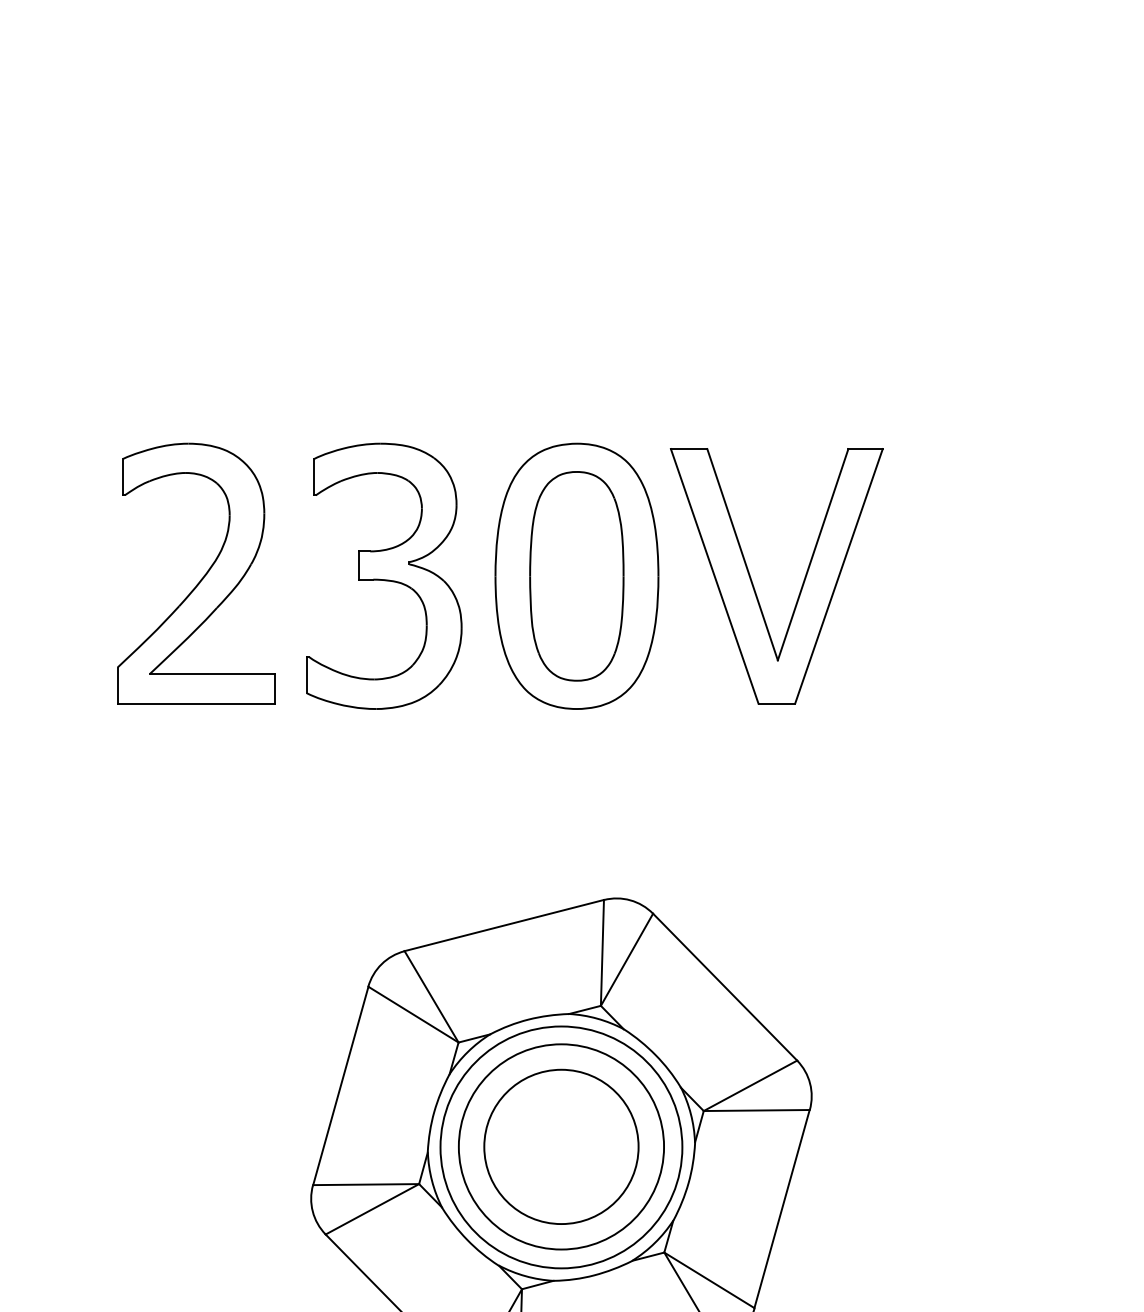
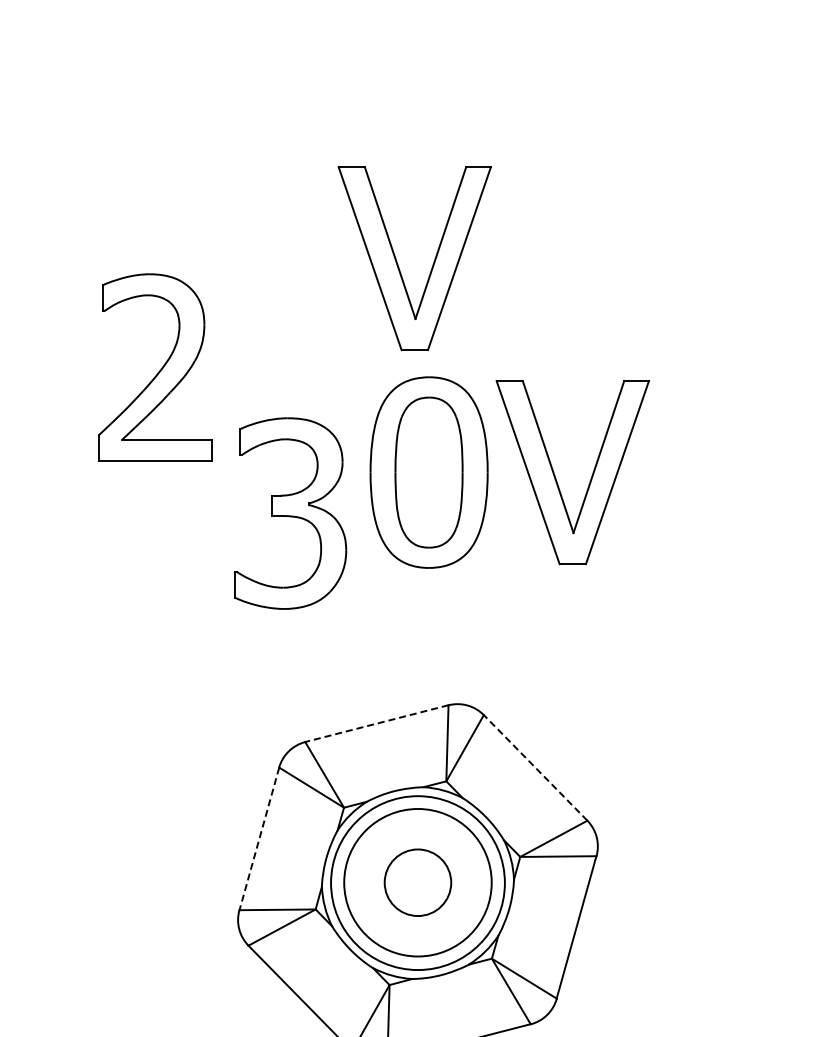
part: (534, 286) -> (398, 264), added
part: (196, 573) -> (155, 367), moved
part: (384, 576) -> (290, 513), moved
line: (503, 925) -> (376, 723), solid -> dashed
line: (724, 986) -> (535, 767), solid -> dashed
line: (340, 1085) -> (259, 838), solid -> dashed
circle: (560, 1146) -> (417, 882), size x0.6

